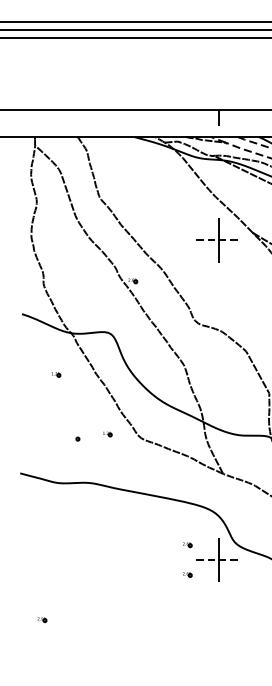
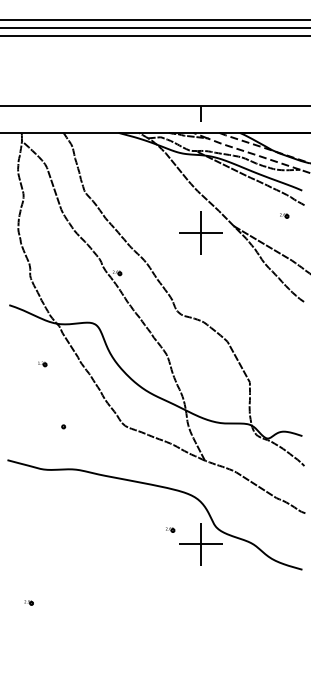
line: (218, 240) -> (200, 233), dashed -> solid
part: (107, 434) -> (92, 422), removed
line: (218, 560) -> (200, 544), dashed -> solid
part: (187, 574) -> (170, 558), removed

